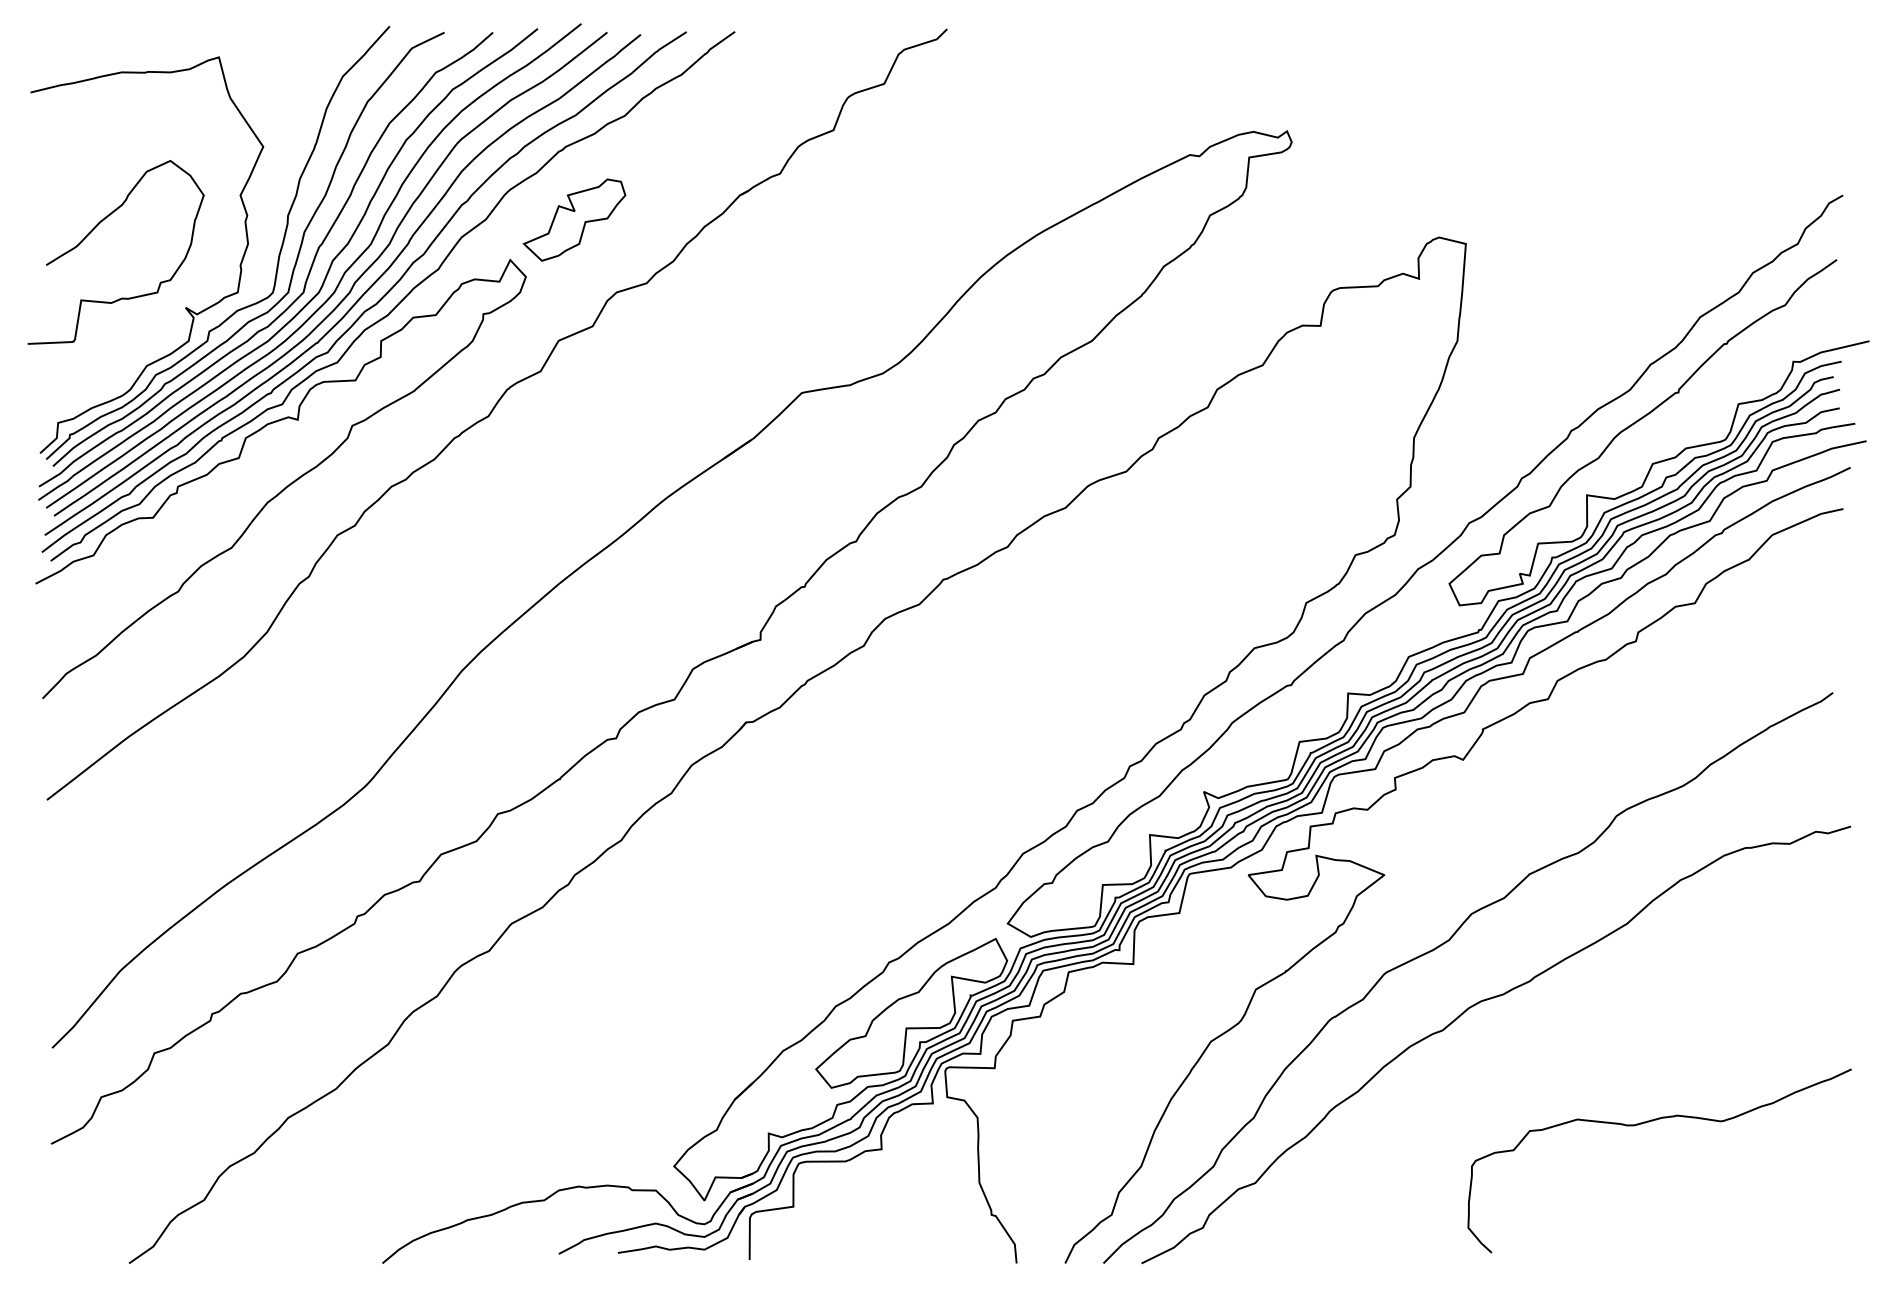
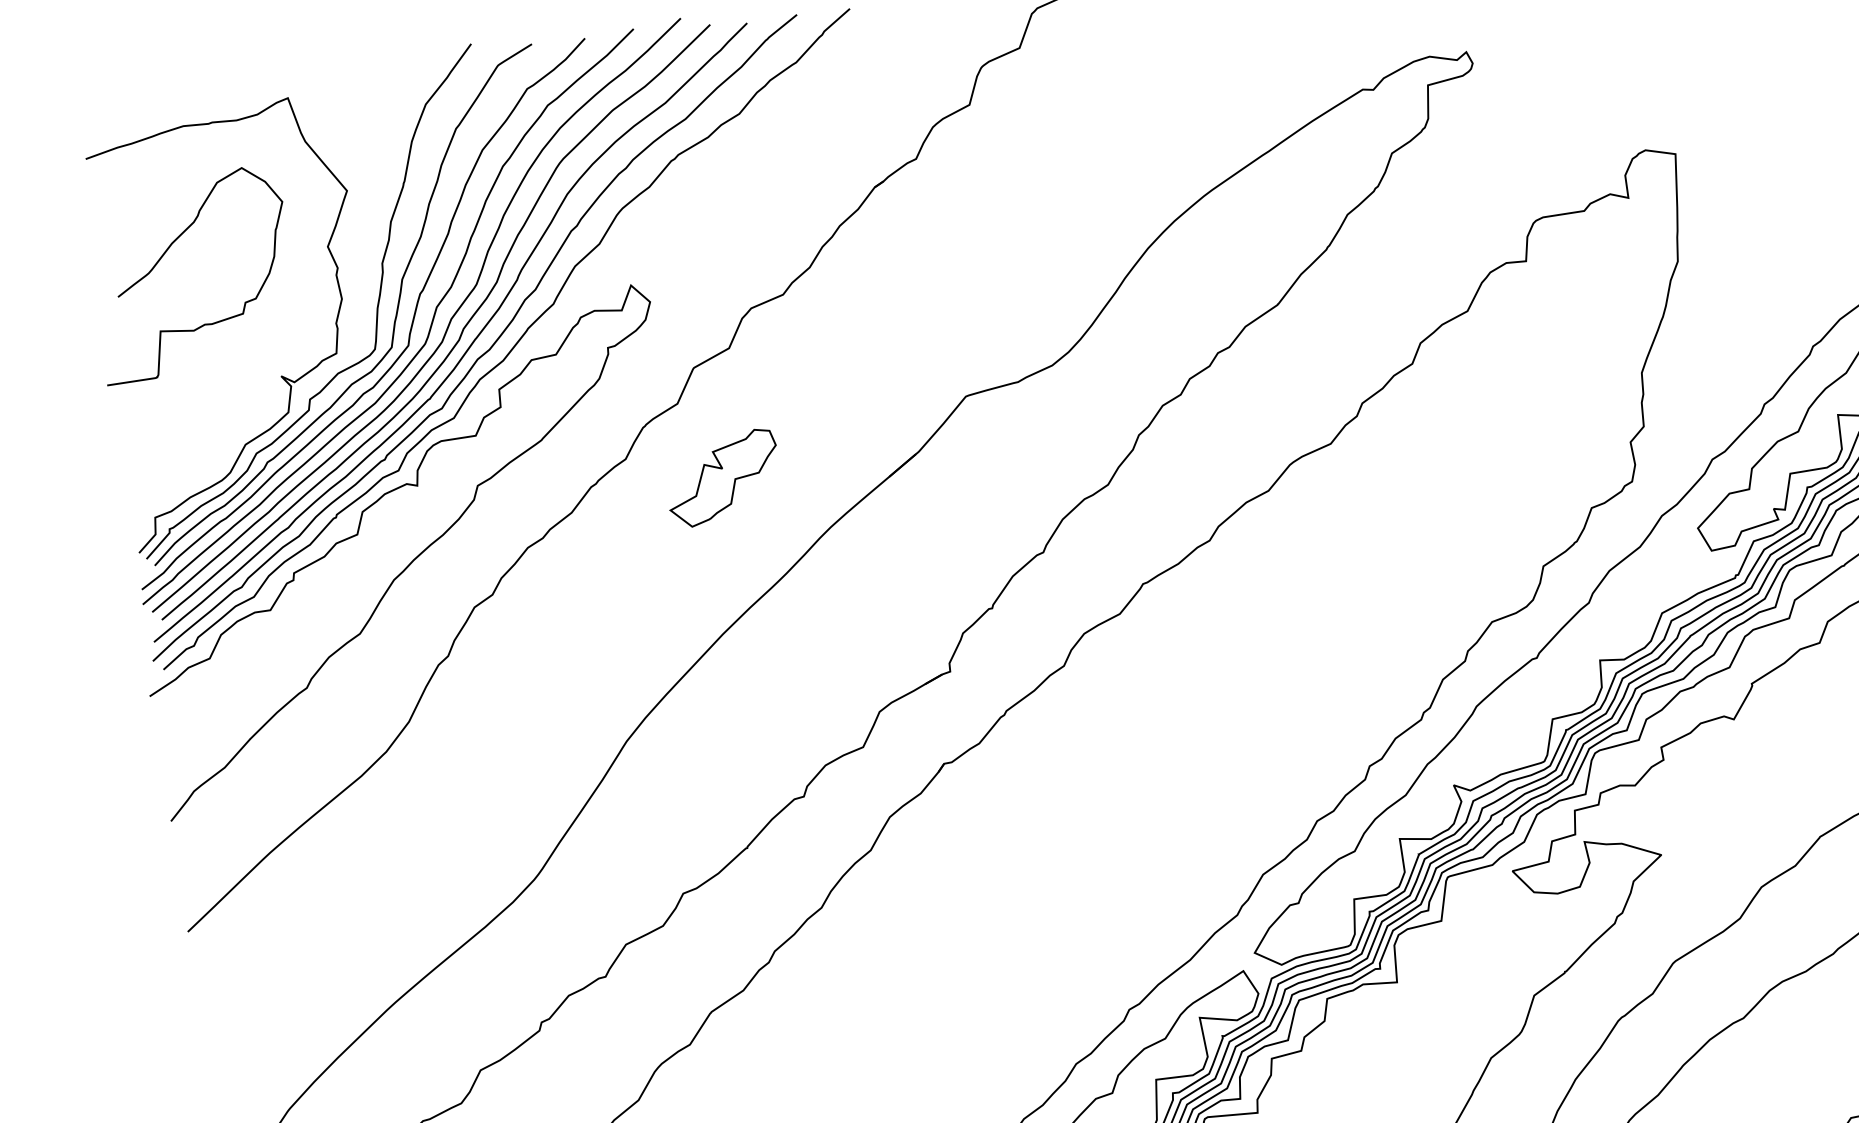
part: (574, 219) -> (723, 477), moved
curve: (93, 230) -> (165, 253), moved

